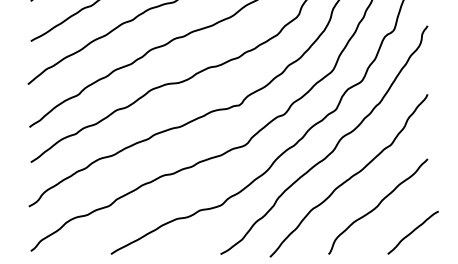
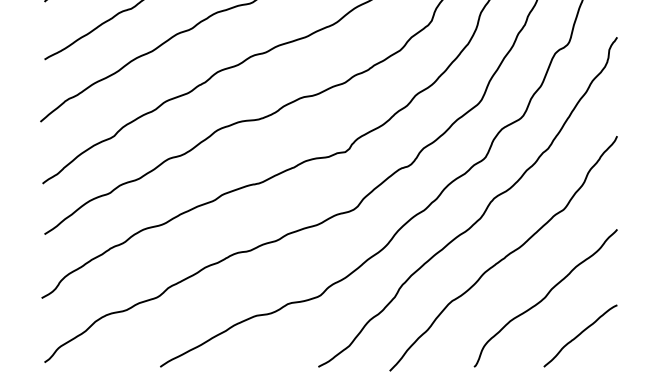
curve: (412, 232) -> (579, 335), moved

